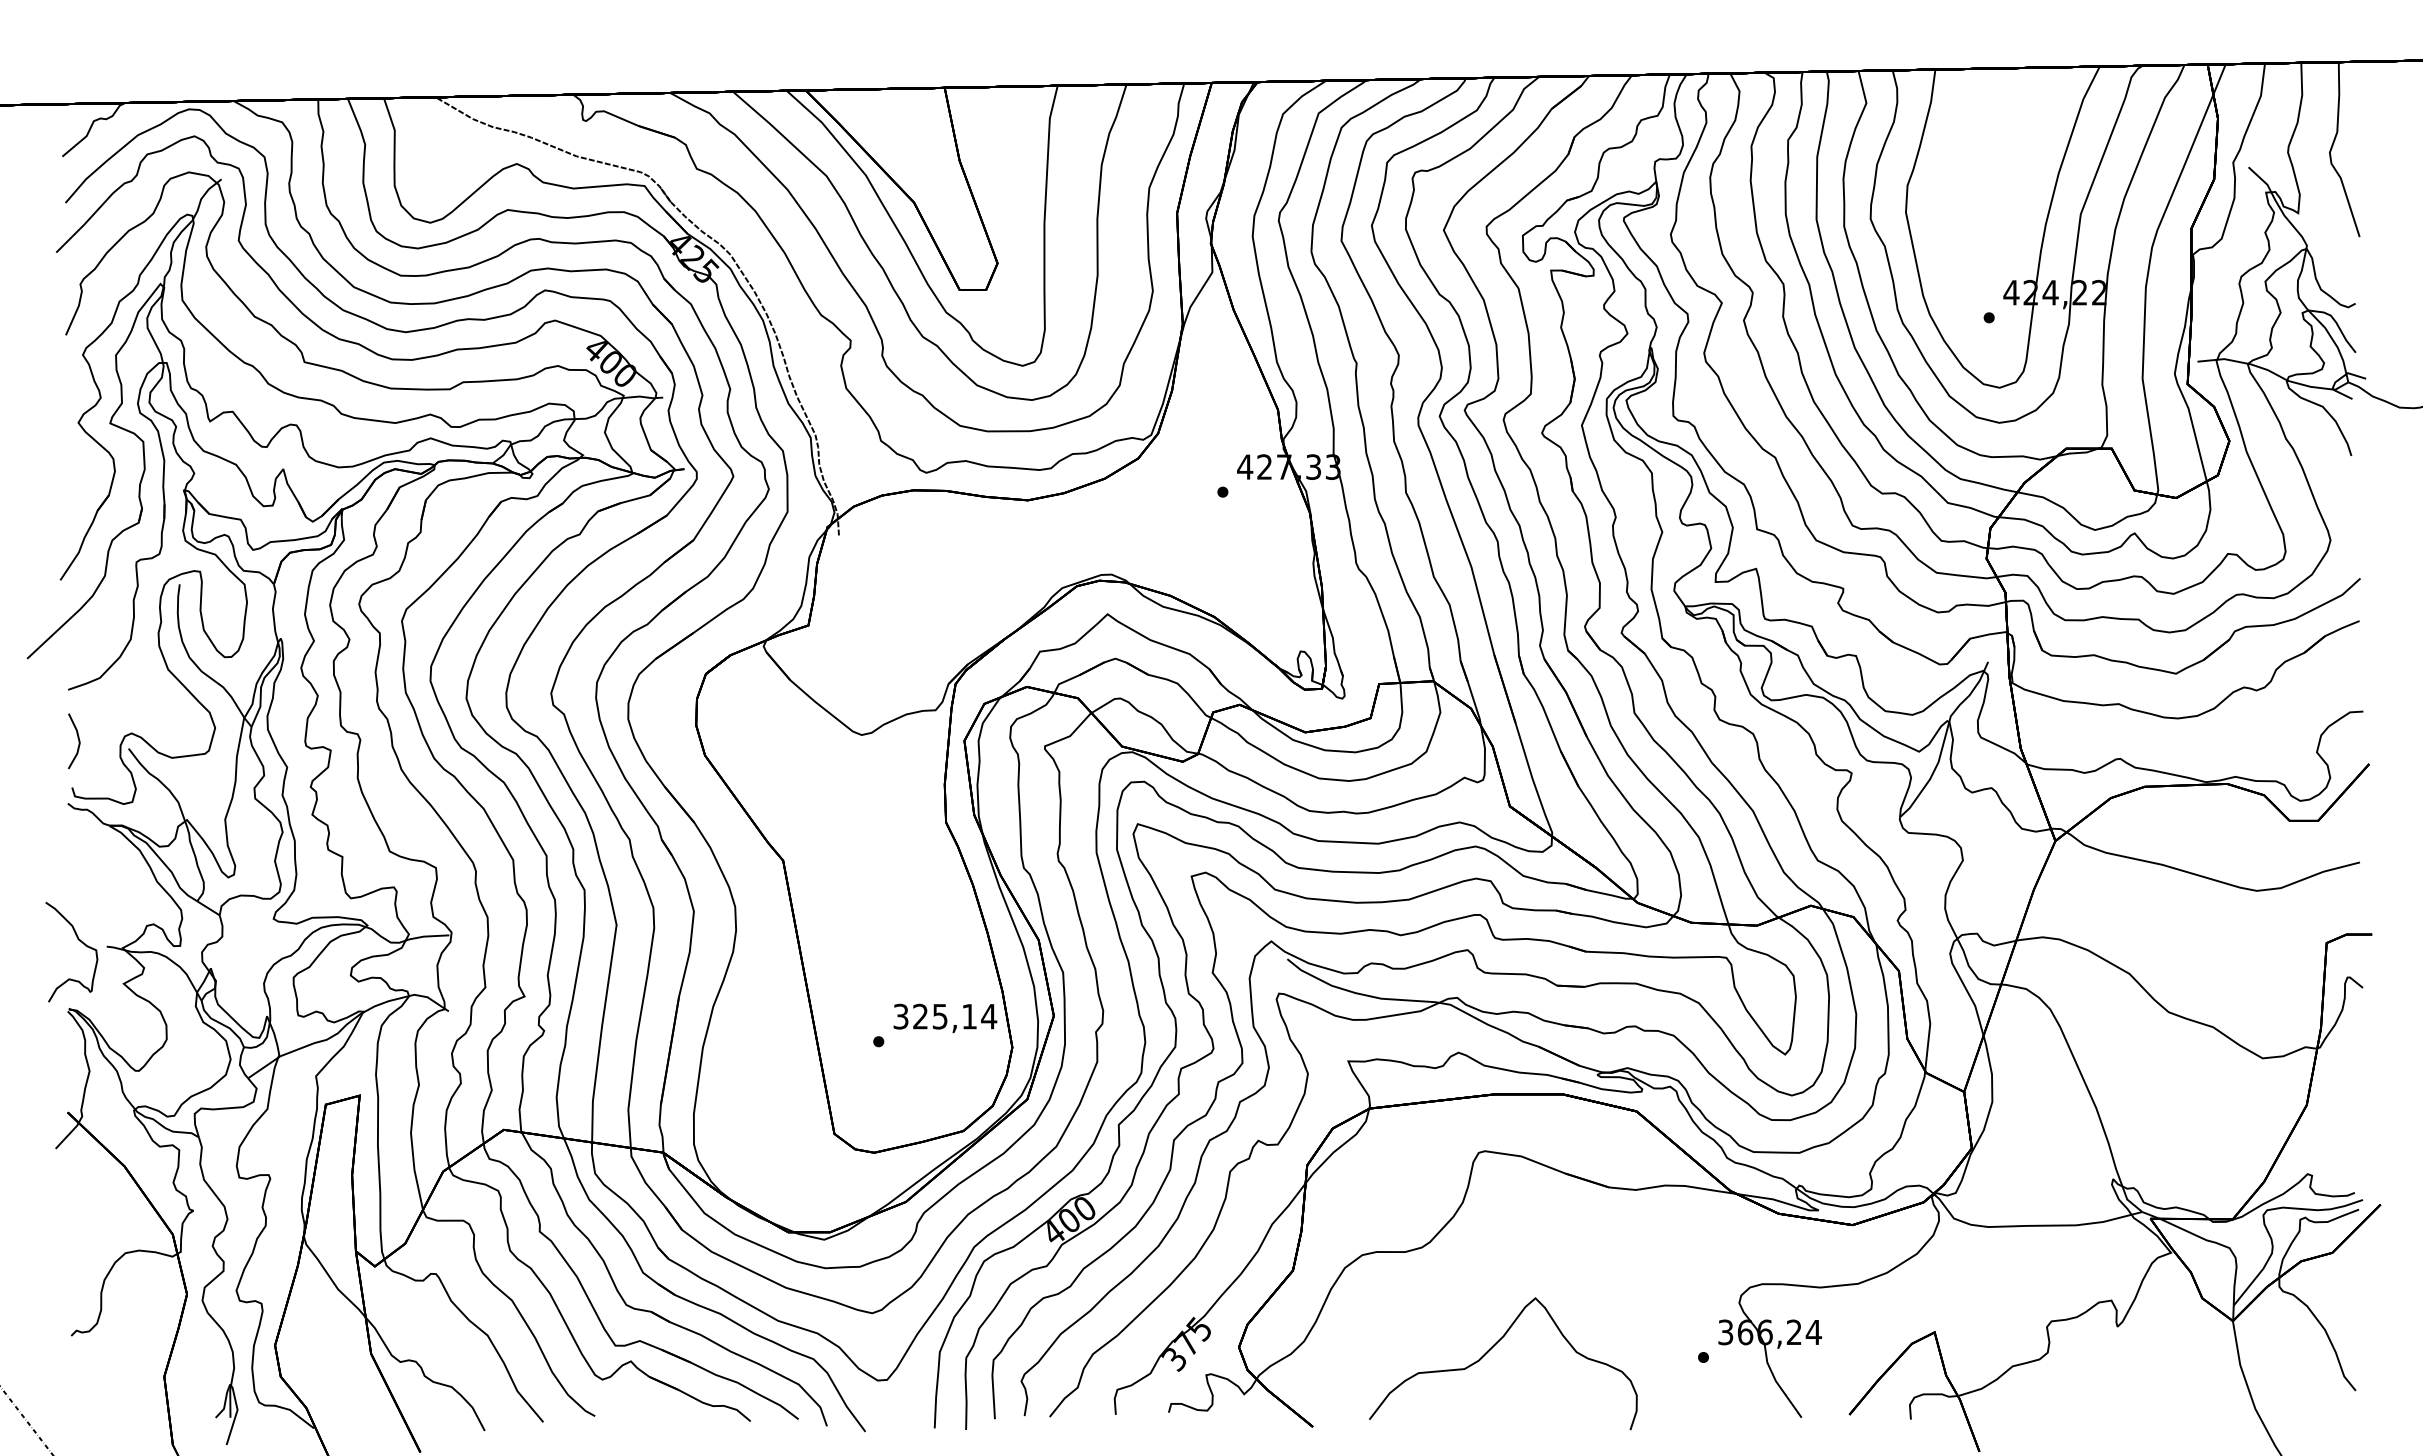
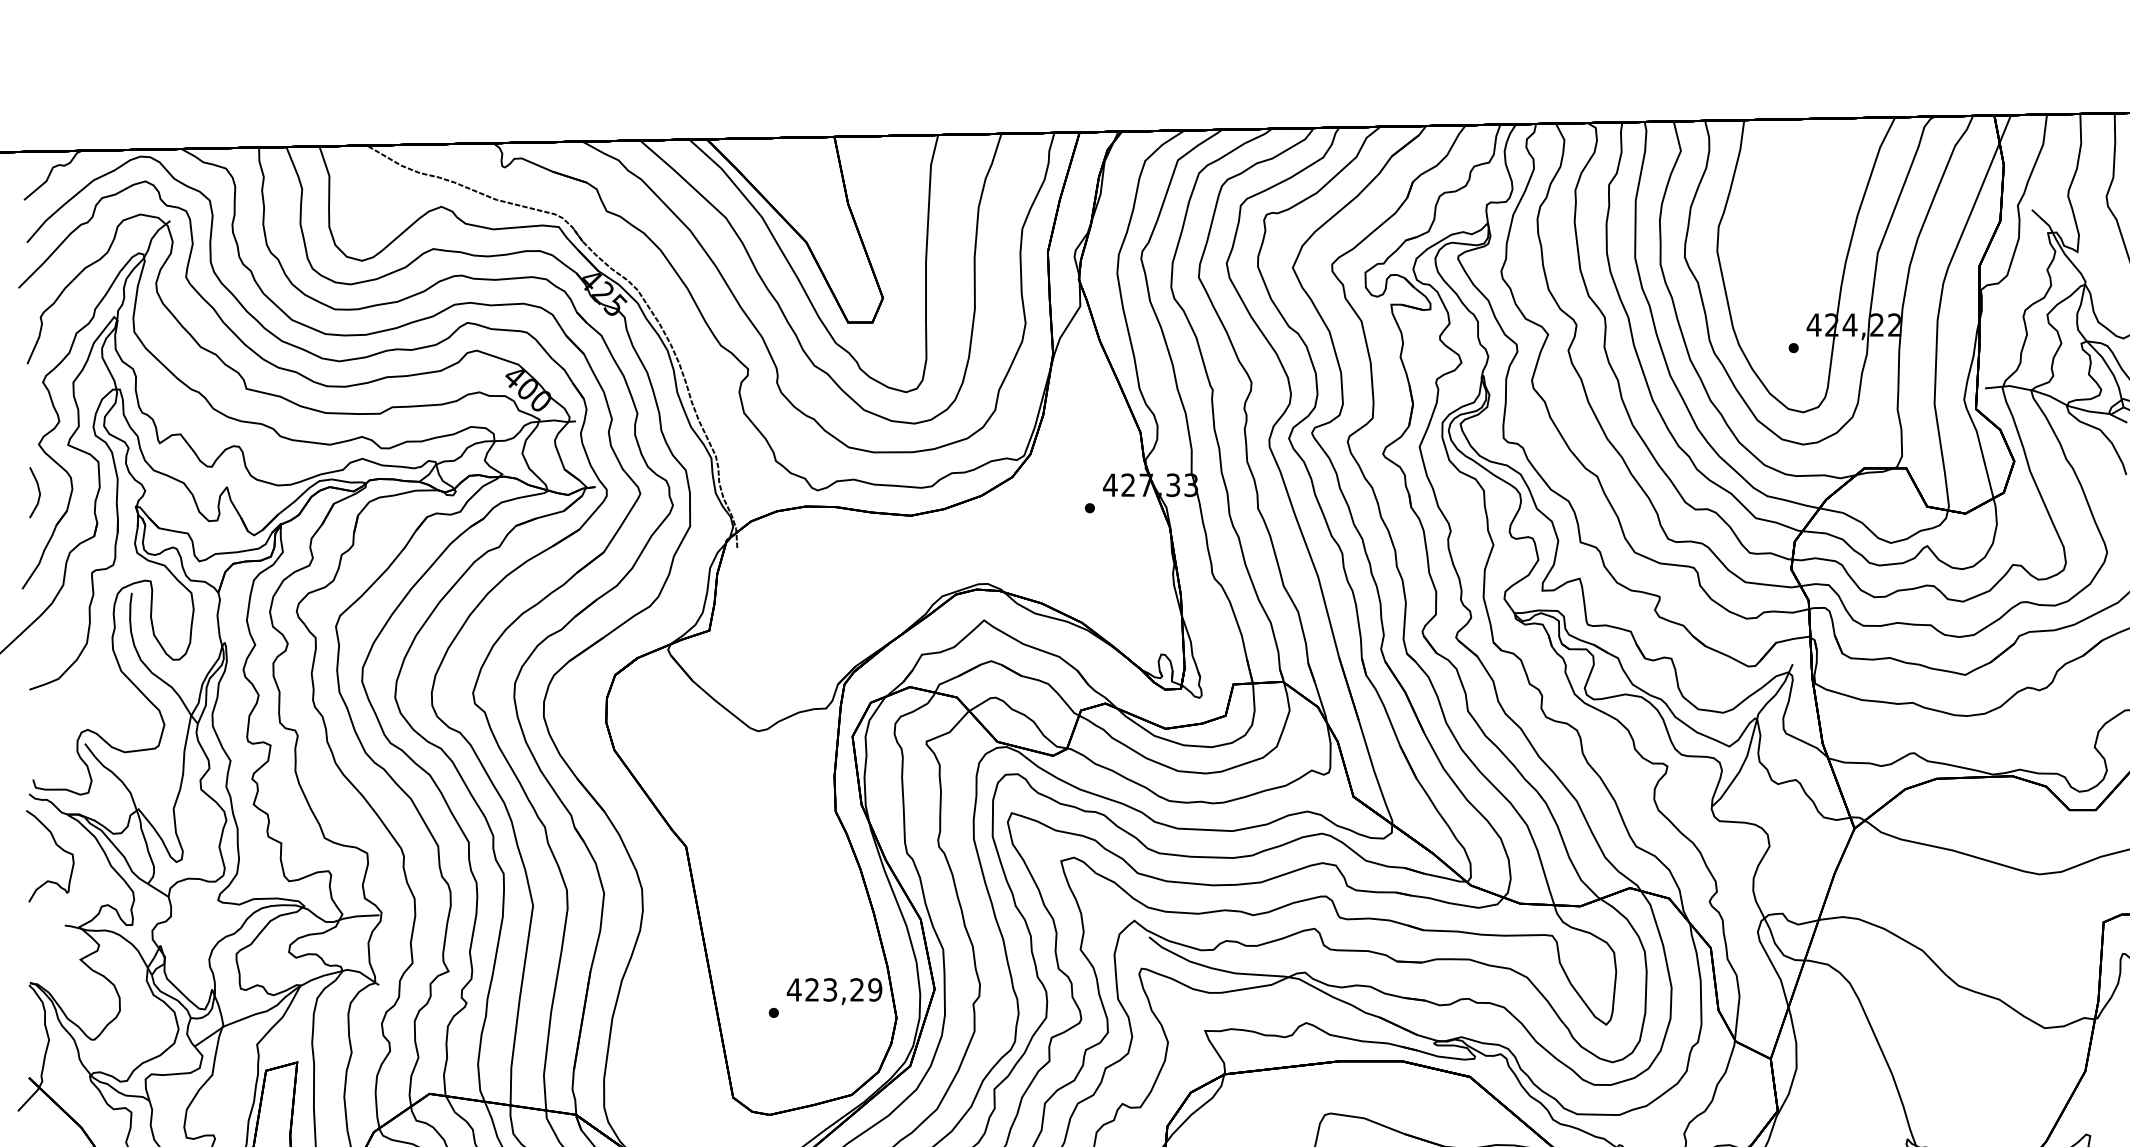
line: (78, 741) -> (38, 492), moved
curve: (80, 942) -> (58, 847), moved
text: (944, 1016) -> (834, 989), 325,14 -> 423,29

